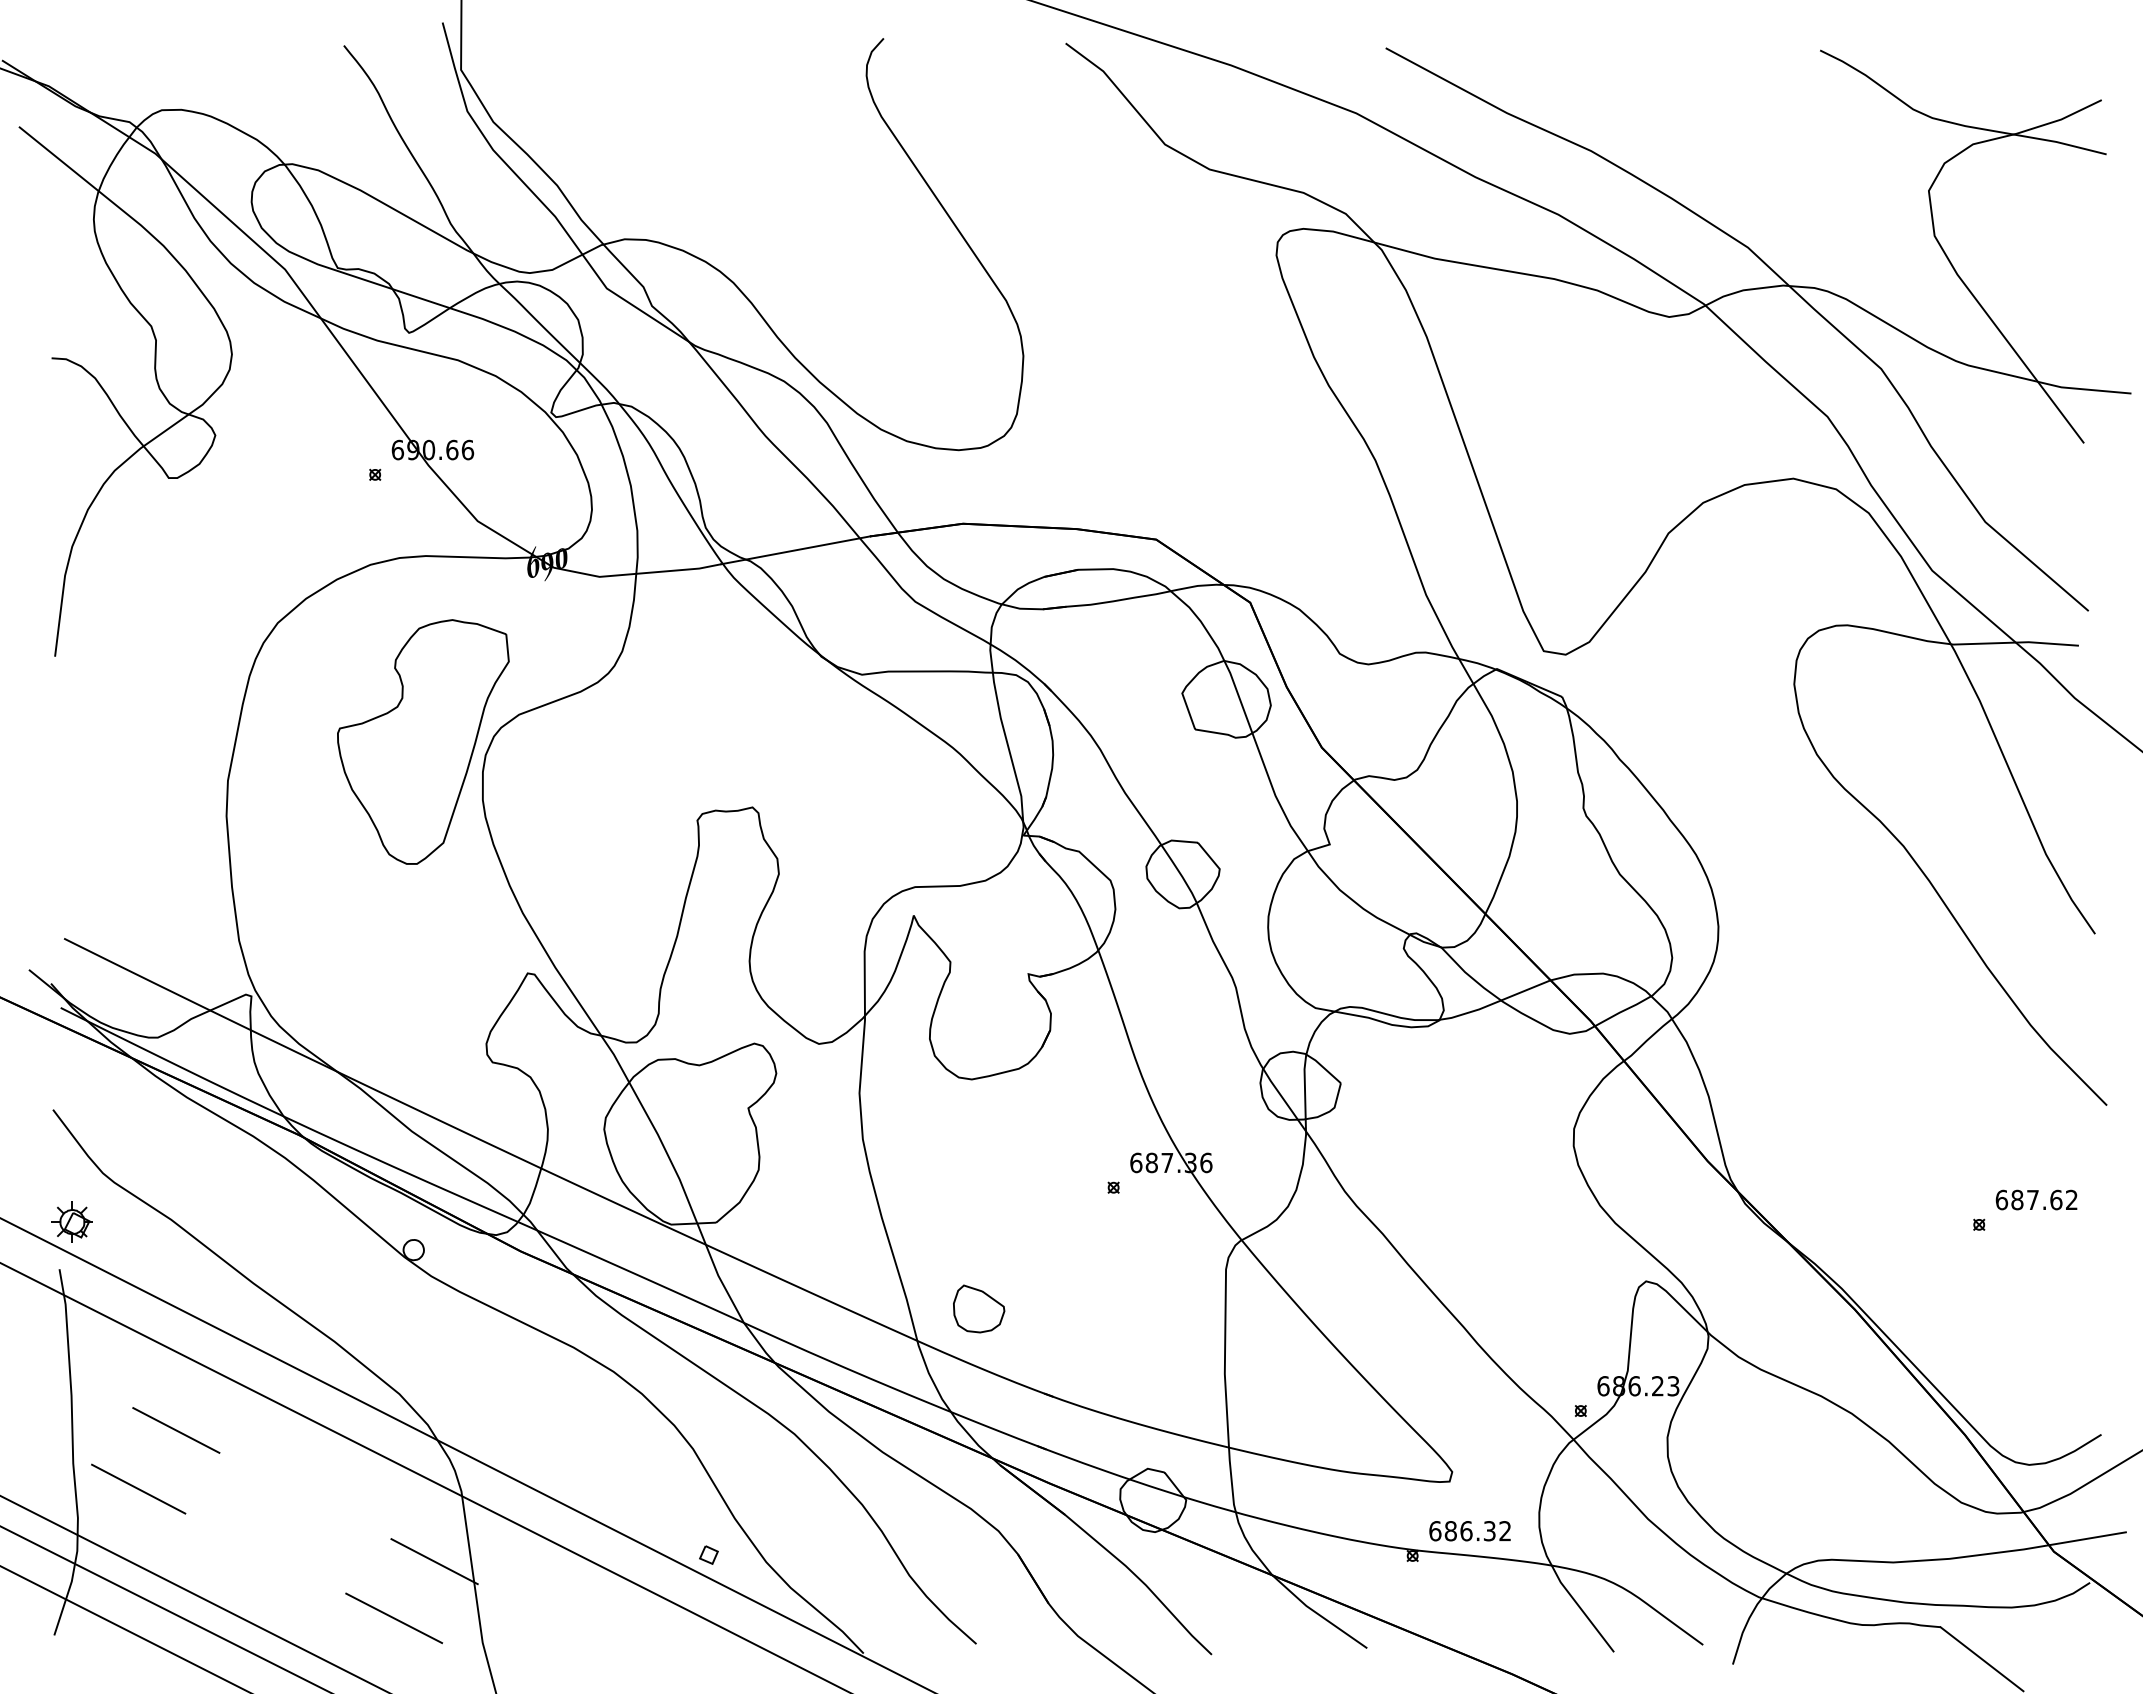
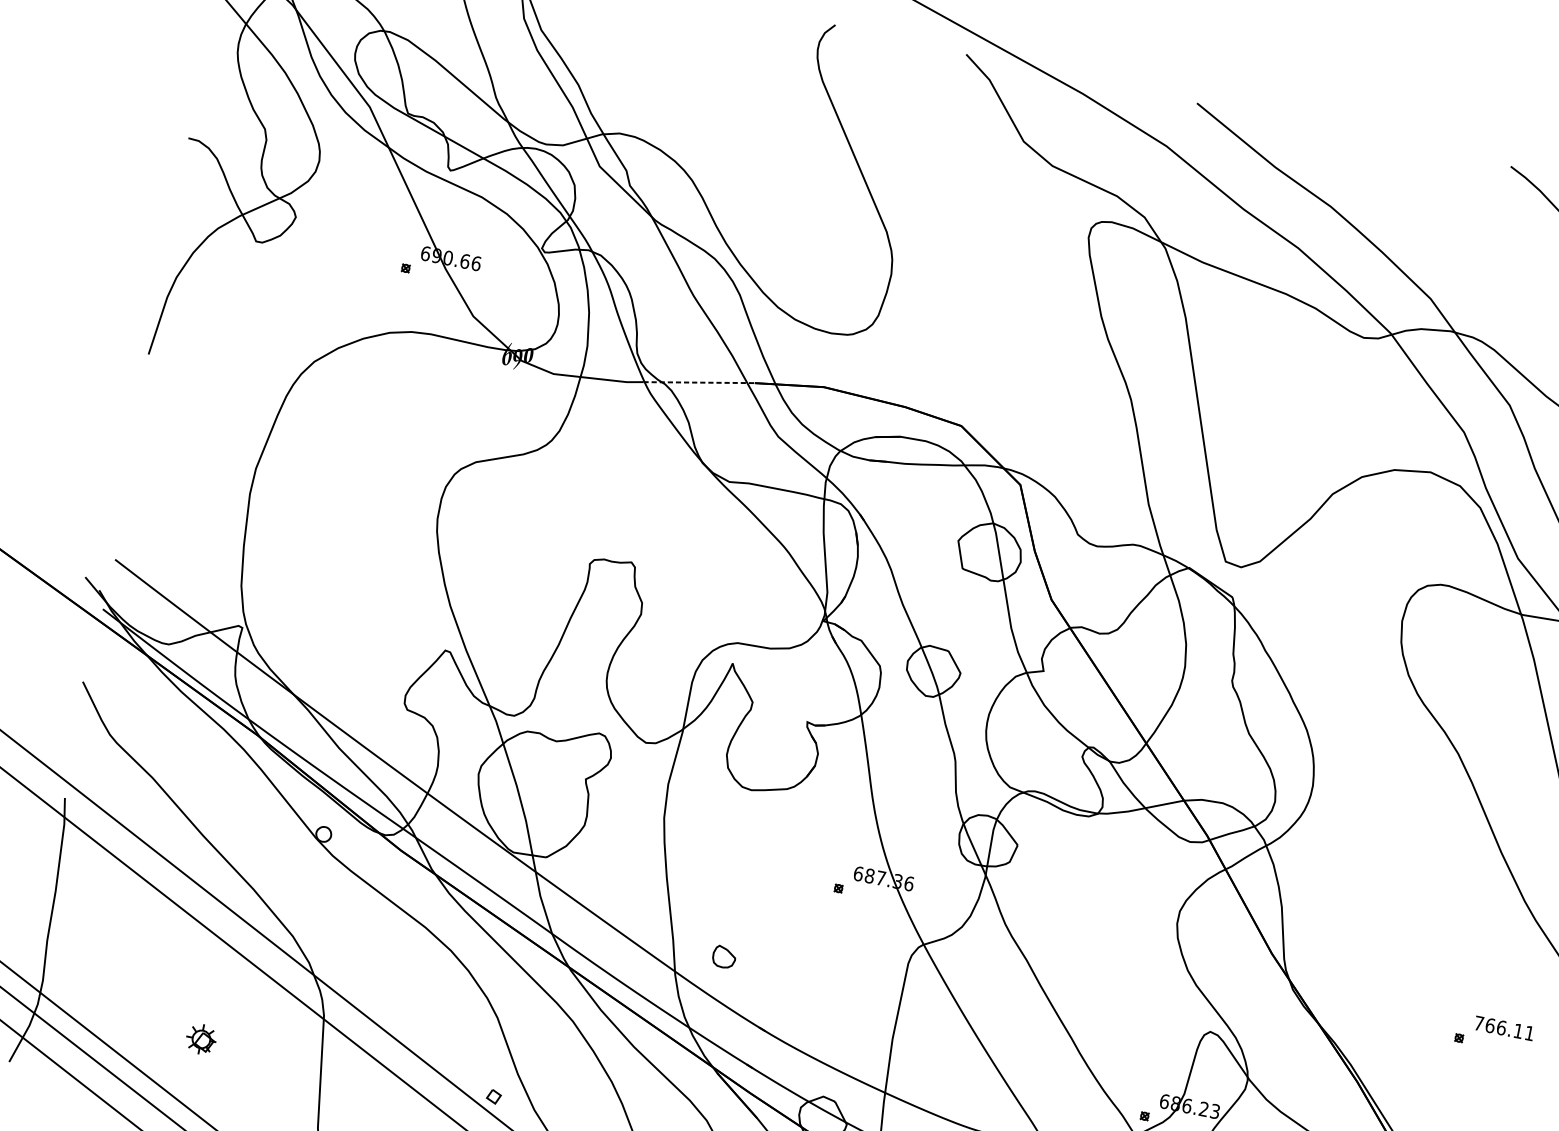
line: (795, 550) -> (699, 382), solid -> dashed
part: (423, 741) -> (402, 468), removed
text: (2036, 1199) -> (1504, 1028), 687.62 -> 766.11
part: (71, 1221) -> (200, 1038), moved
part: (979, 1308) -> (724, 956), size x0.6
line: (176, 1430) -> (126, 931), removed
line: (138, 1488) -> (90, 967), removed
line: (434, 1561) -> (294, 1062), removed
line: (394, 1618) -> (257, 1098), removed

